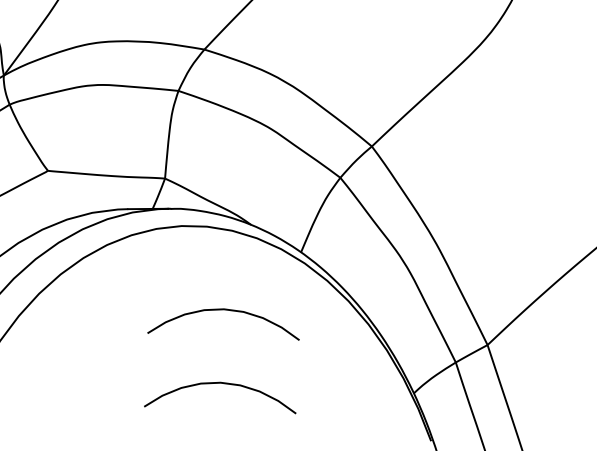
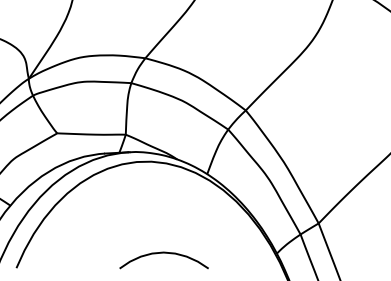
curve: (223, 310) -> (163, 210), removed

